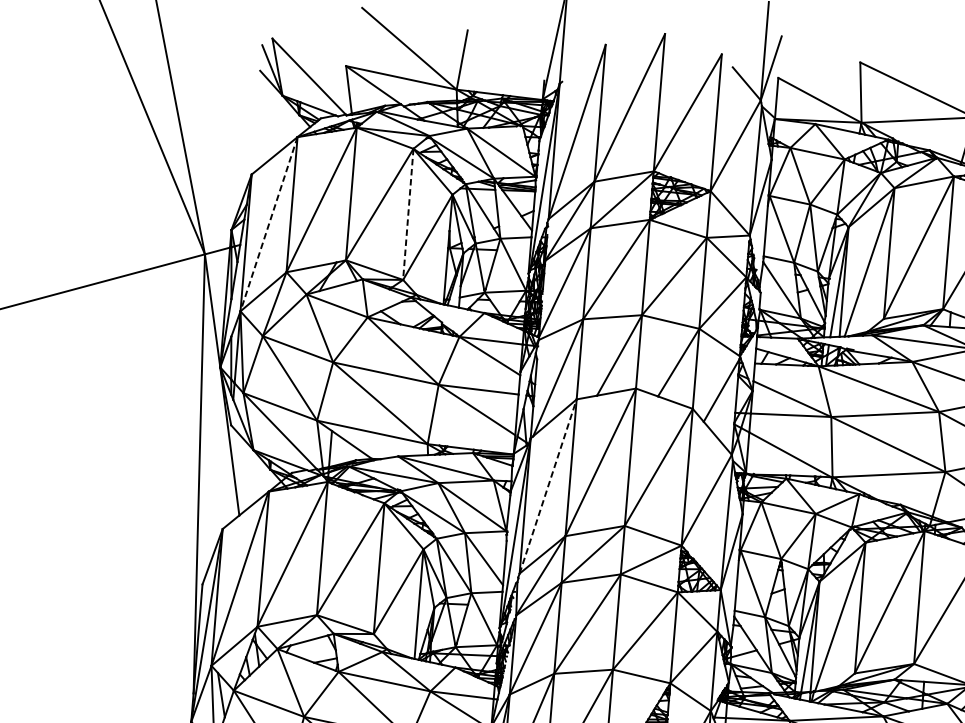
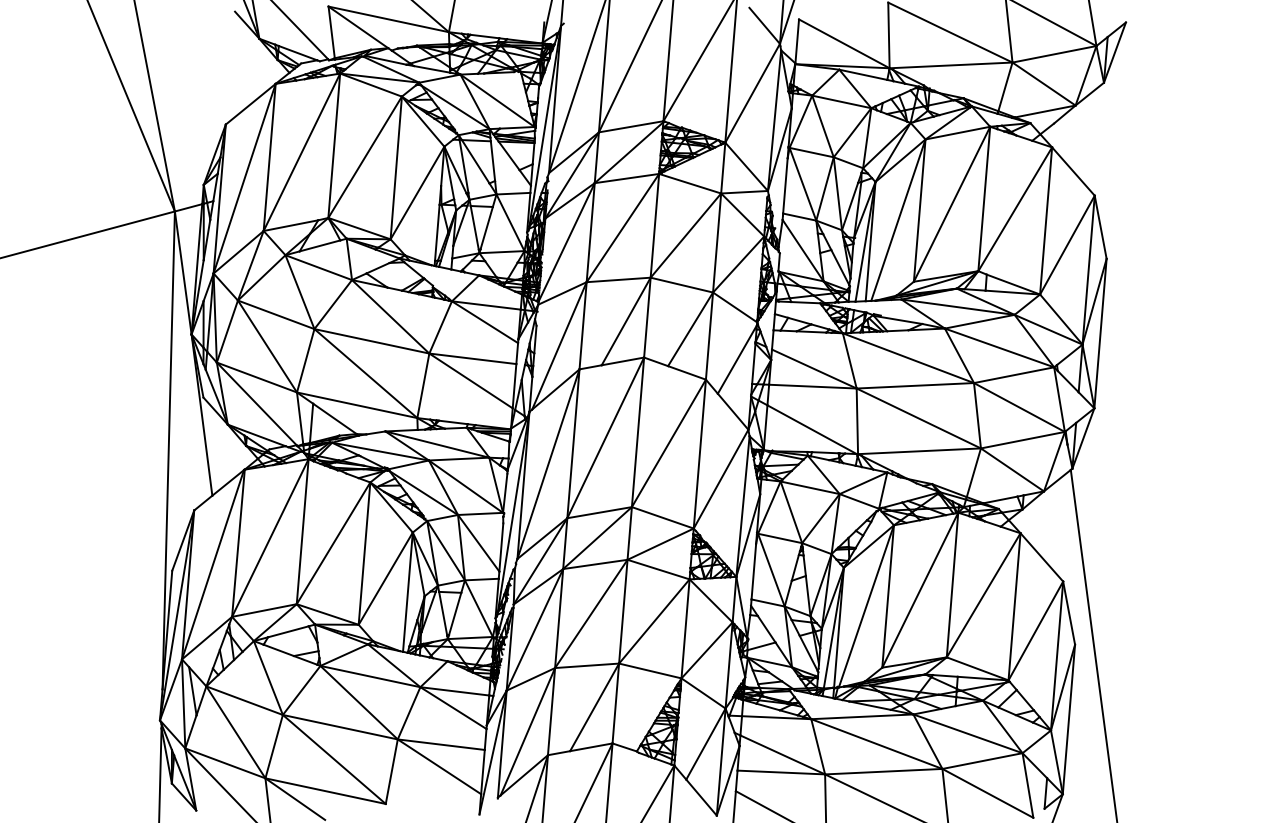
line: (408, 213) -> (396, 167), dashed -> solid
line: (268, 224) -> (244, 178), dashed -> solid
line: (548, 486) -> (548, 464), dashed -> solid

